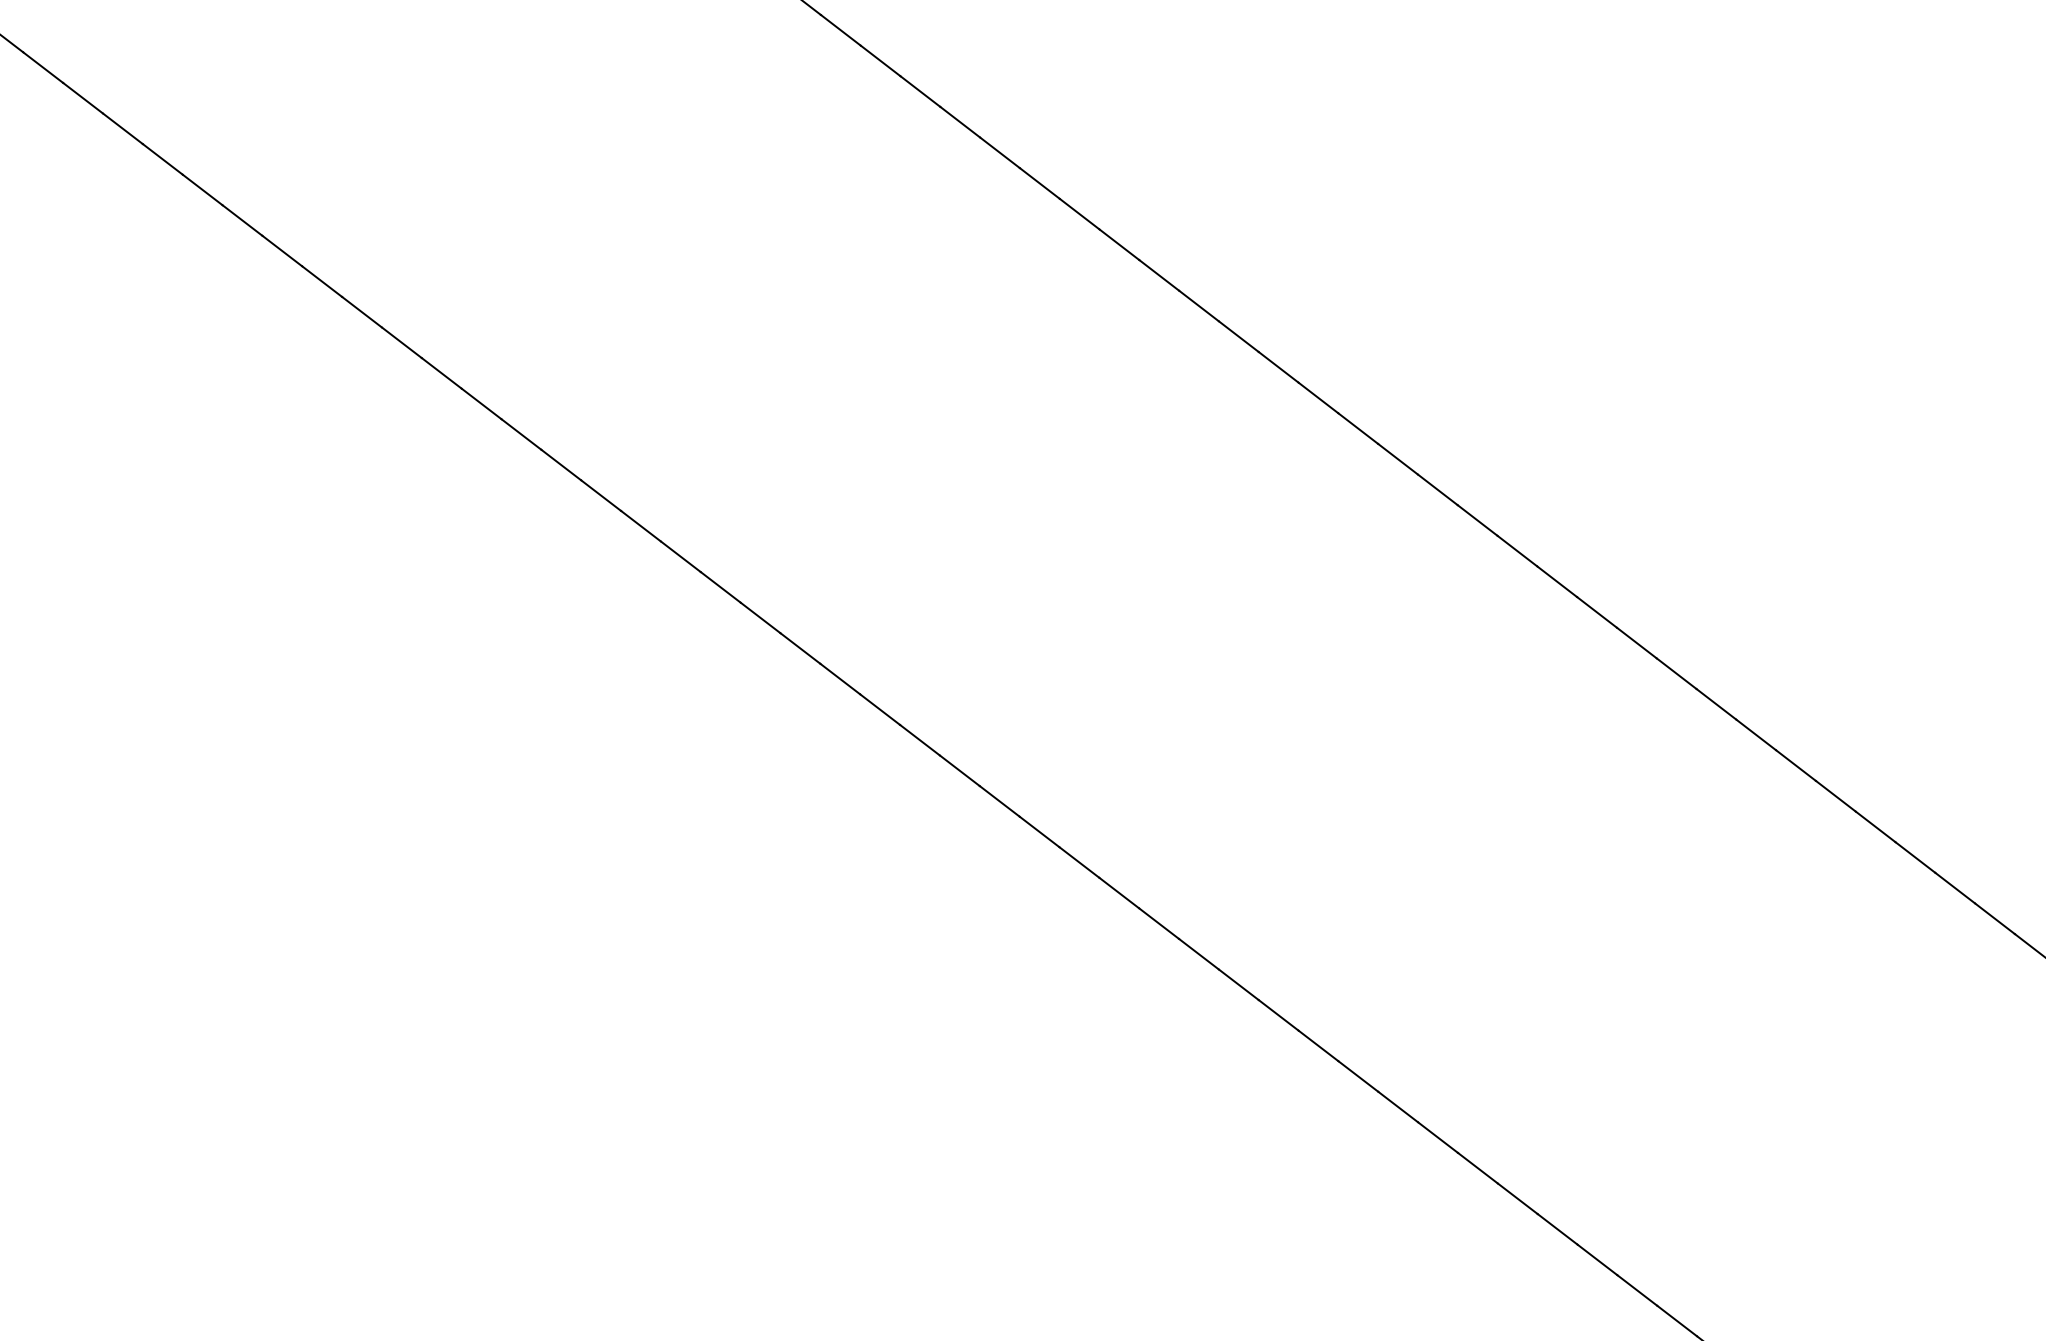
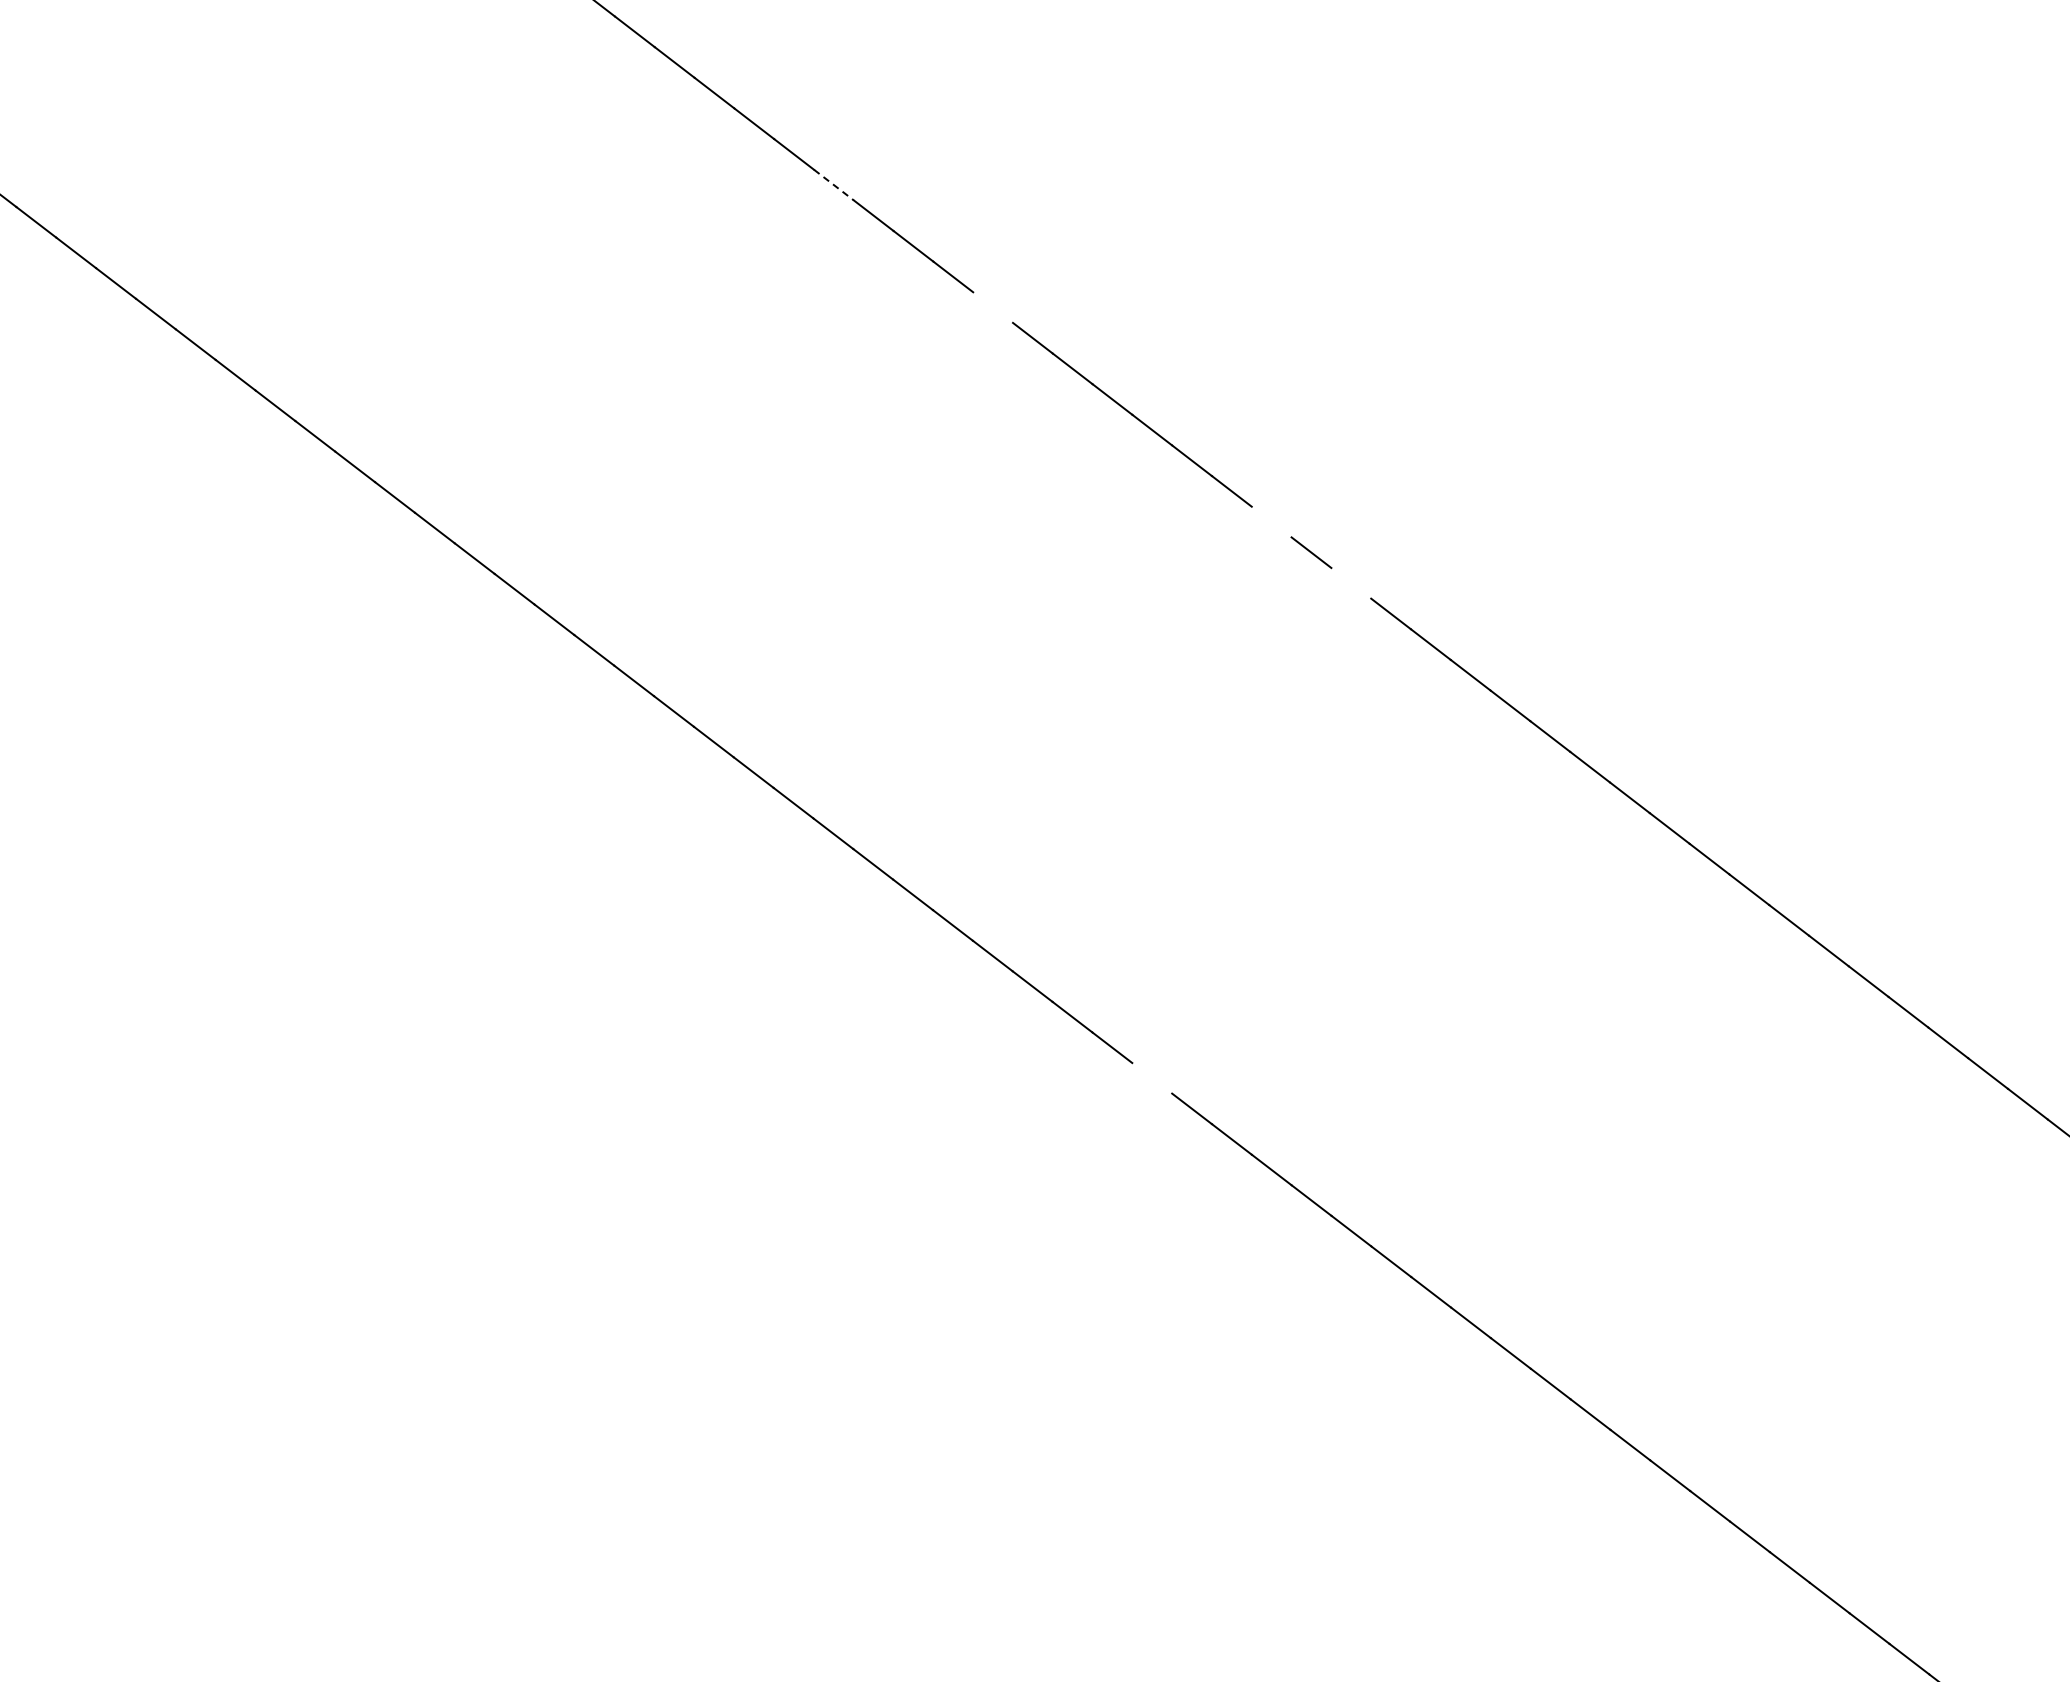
line: (881, 61) -> (834, 185), solid -> dashed
line: (1039, 183) -> (992, 307), removed
line: (1318, 397) -> (1271, 521), removed
line: (1398, 459) -> (1351, 583), removed
line: (1199, 954) -> (1152, 1078), removed

